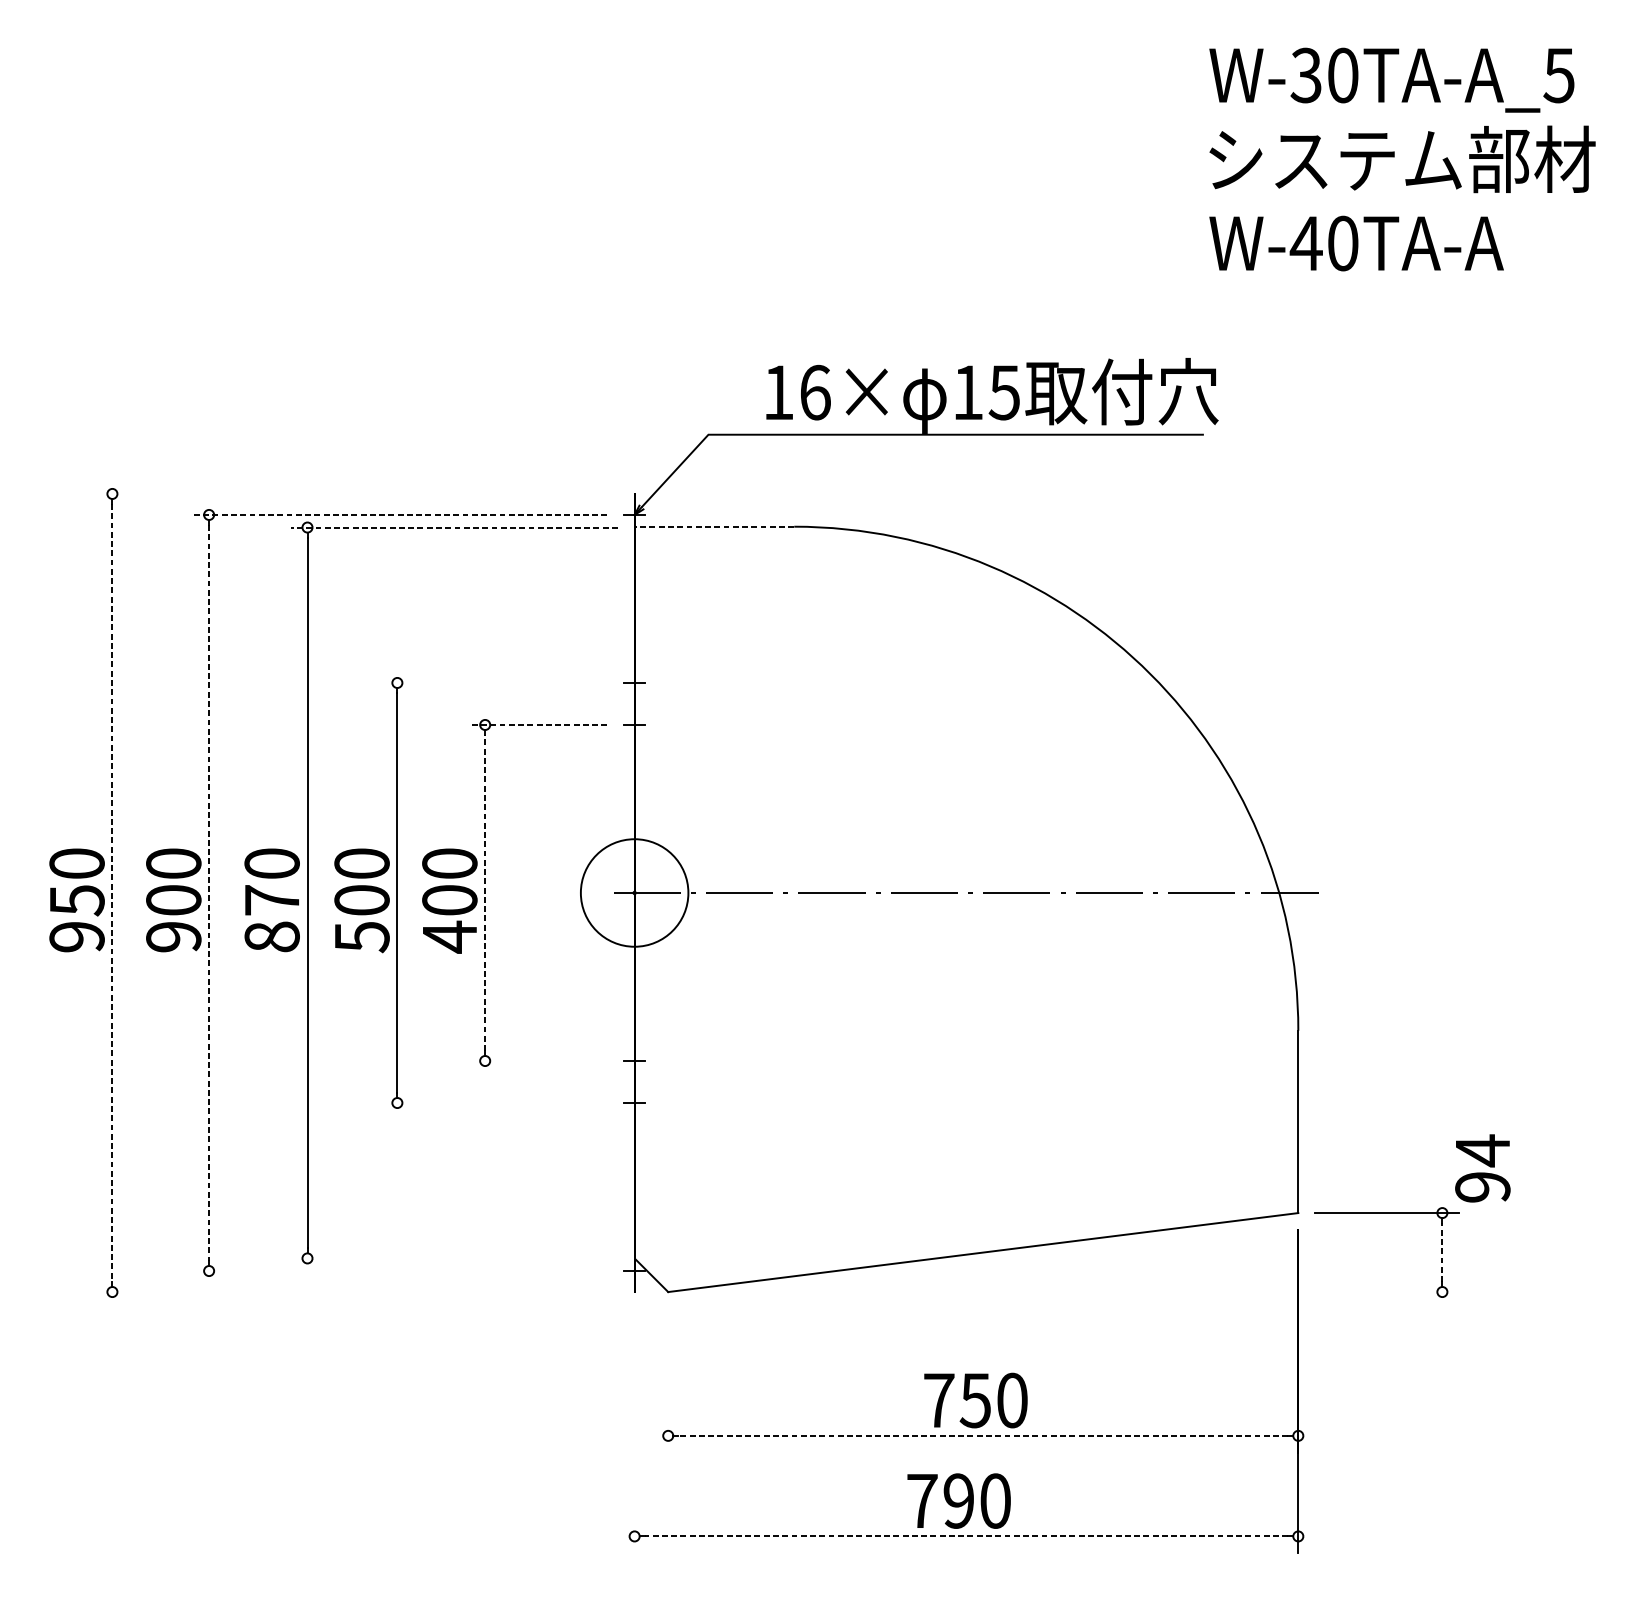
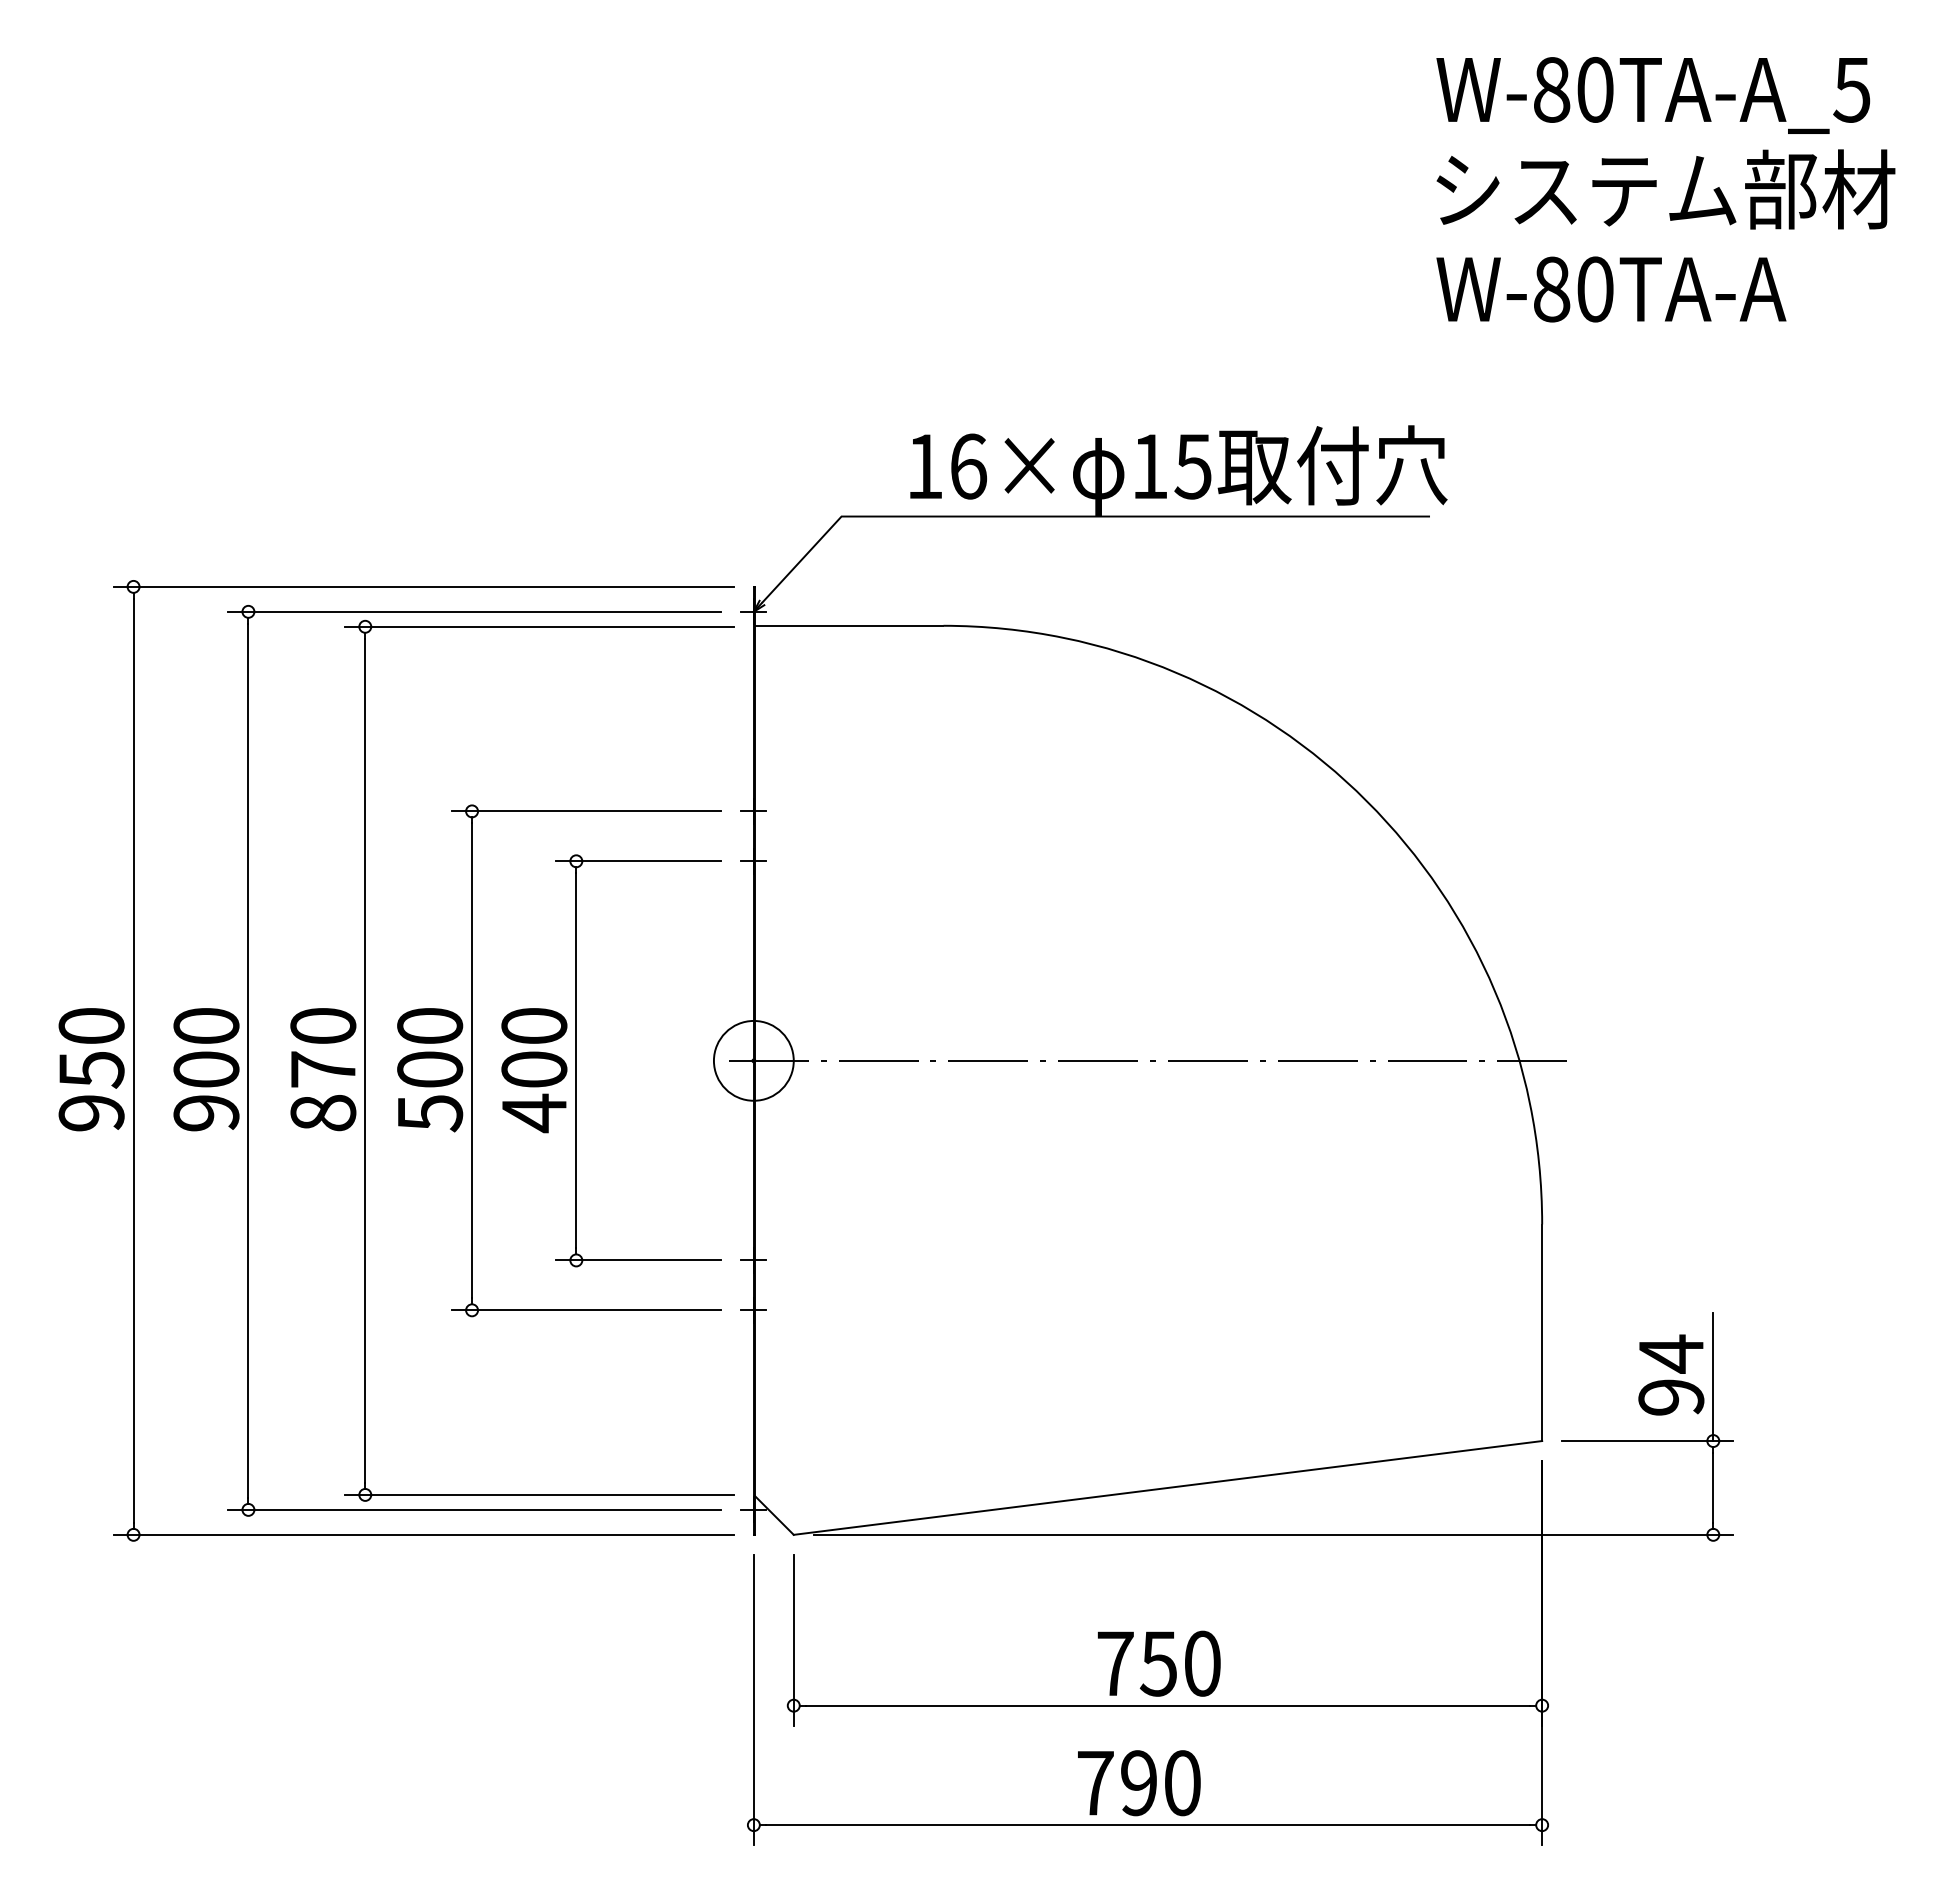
text: (1306, 75) -> (1551, 89), W-30TA-A_5 -> W-80TA-A_5
text: (1306, 243) -> (1551, 289), W-40TA-A -> W-80TA-A
line: (356, 493) -> (423, 586), added
line: (399, 514) -> (474, 611), dashed -> solid
line: (714, 526) -> (848, 625), dashed -> solid
line: (454, 527) -> (539, 626), dashed -> solid
line: (493, 683) -> (586, 811), added
line: (537, 725) -> (638, 861), dashed -> solid
line: (485, 892) -> (576, 1060), dashed -> solid
circle: (634, 892) -> (753, 1060), size x0.62
line: (112, 893) -> (133, 1061), dashed -> solid
line: (209, 893) -> (248, 1061), dashed -> solid
line: (537, 1061) -> (638, 1260), added
line: (493, 1103) -> (586, 1310), added
line: (1442, 1159) -> (1713, 1377), added
text: (1482, 1167) -> (1671, 1374), moved
line: (1442, 1252) -> (1713, 1487), dashed -> solid
line: (454, 1258) -> (539, 1494), added
line: (399, 1270) -> (474, 1509), added
line: (356, 1291) -> (423, 1534), added
line: (1072, 1291) -> (1273, 1534), added
line: (668, 1380) -> (793, 1639), added
line: (634, 1430) -> (753, 1699), added
line: (982, 1435) -> (1167, 1705), dashed -> solid
line: (966, 1536) -> (1147, 1825), dashed -> solid

